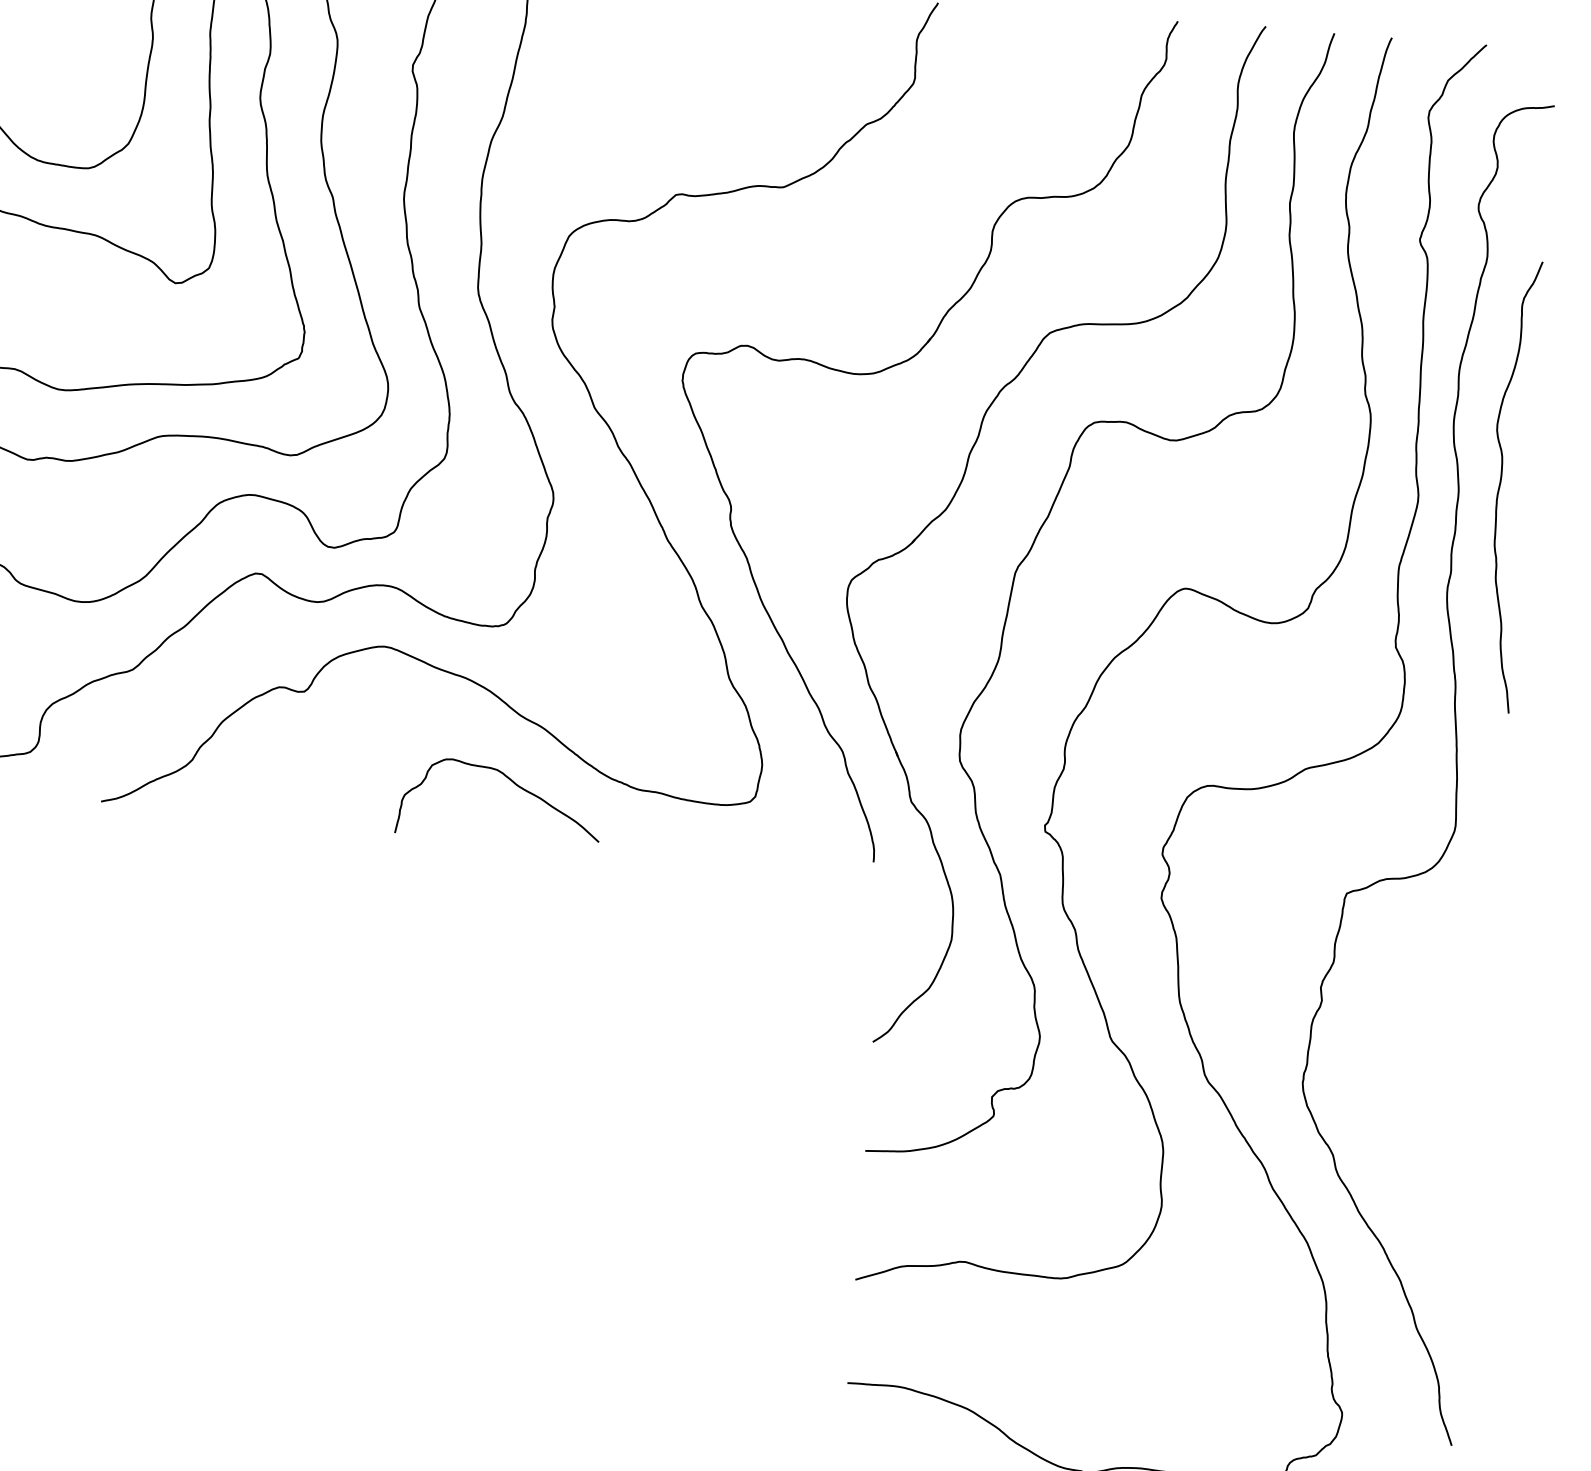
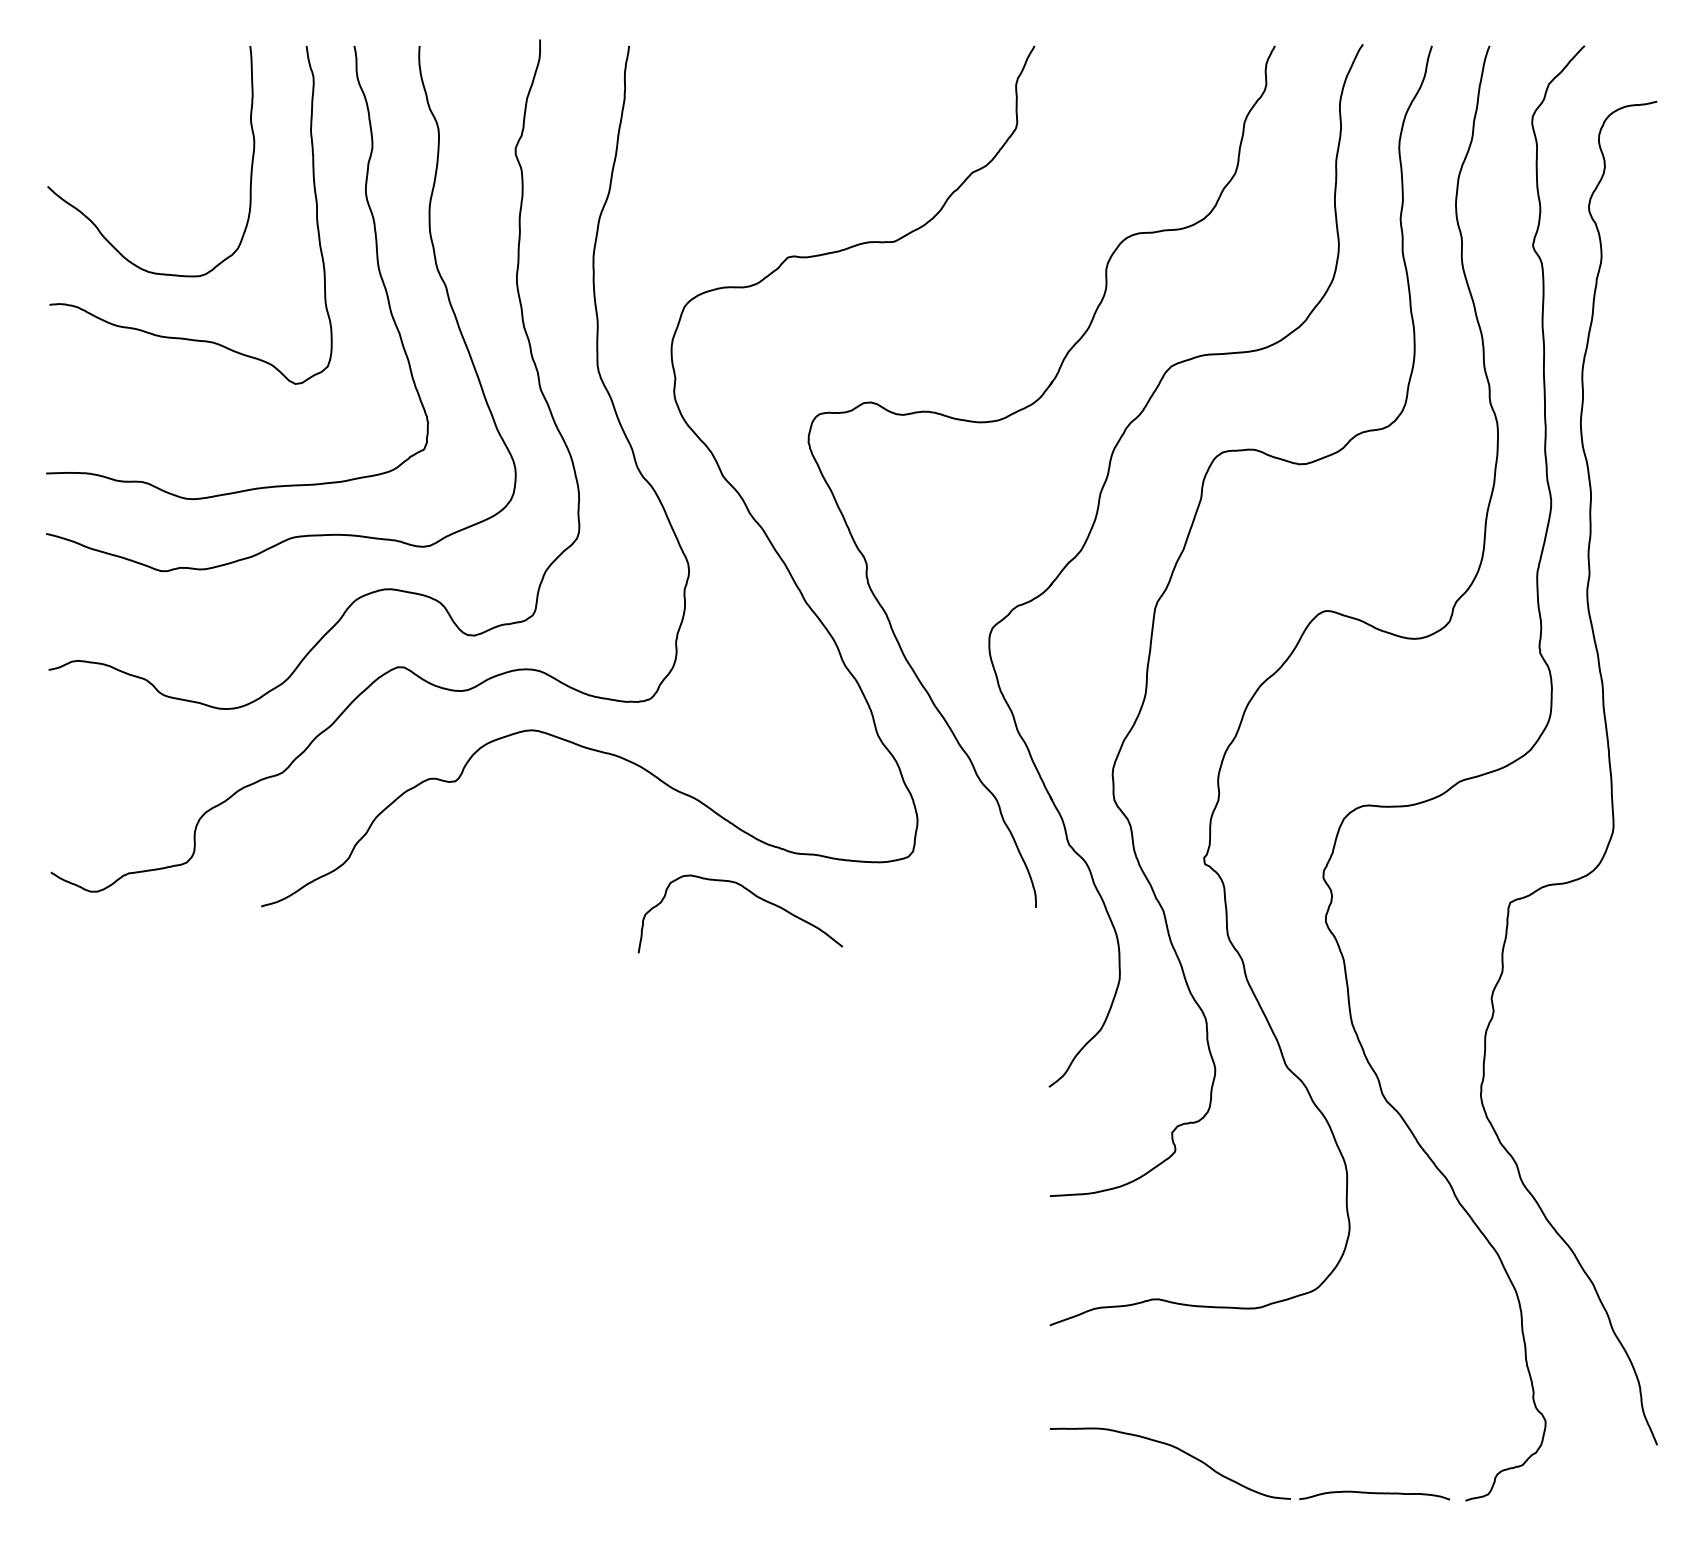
curve: (1500, 485) -> (1632, 483), removed
curve: (513, 784) -> (753, 895), moved

